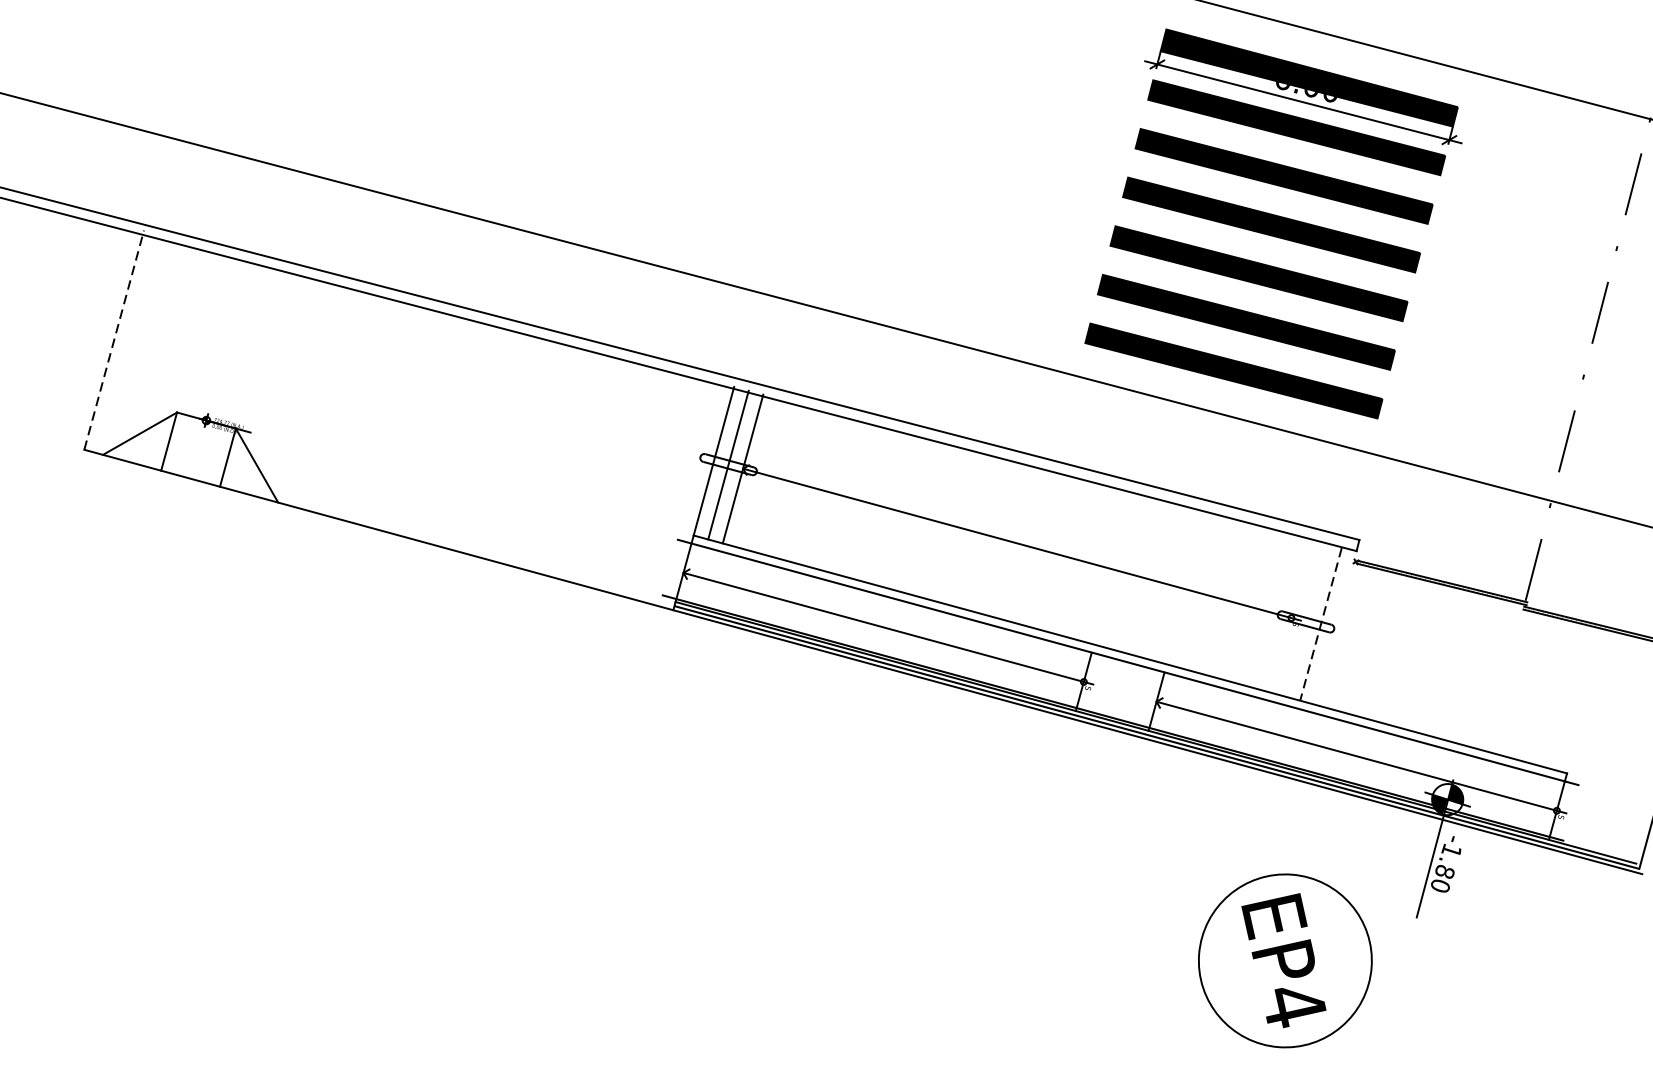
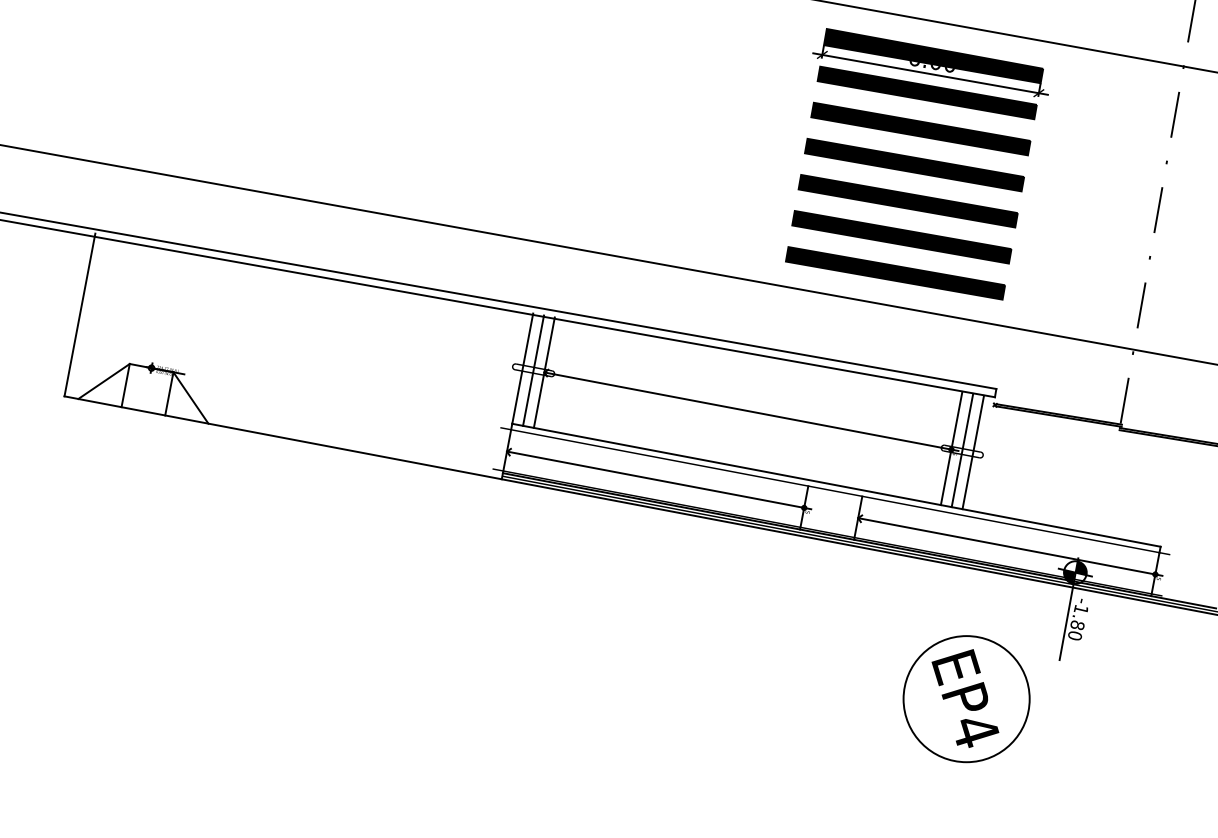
line: (113, 340) -> (79, 315), dashed -> solid
line: (1291, 616) -> (951, 448), added
line: (1306, 620) -> (962, 450), added
line: (1321, 624) -> (973, 452), dashed -> solid

